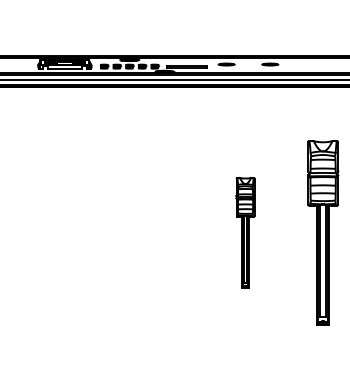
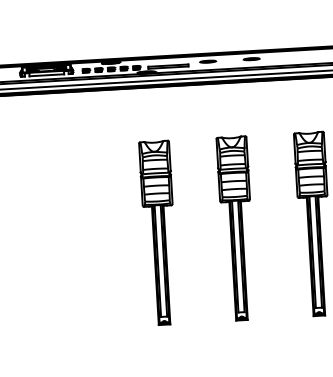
part: (168, 232) -> (159, 232), added
part: (245, 232) -> (236, 228), size x1.67

